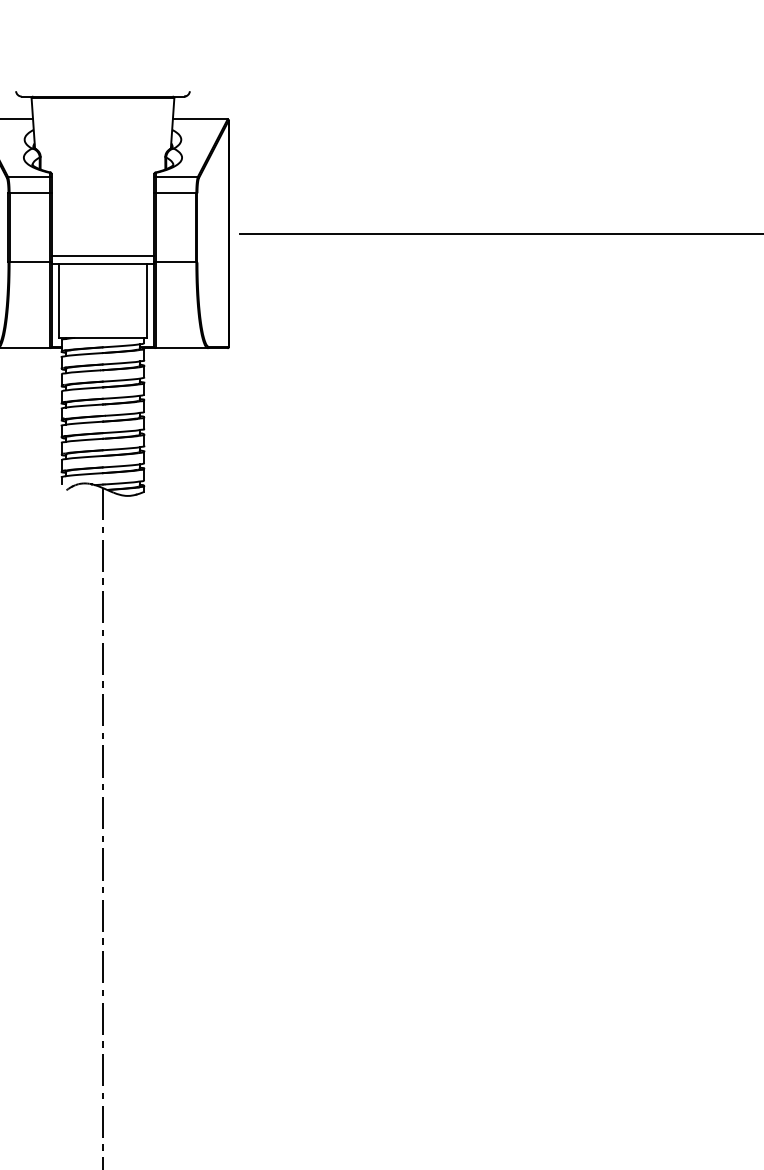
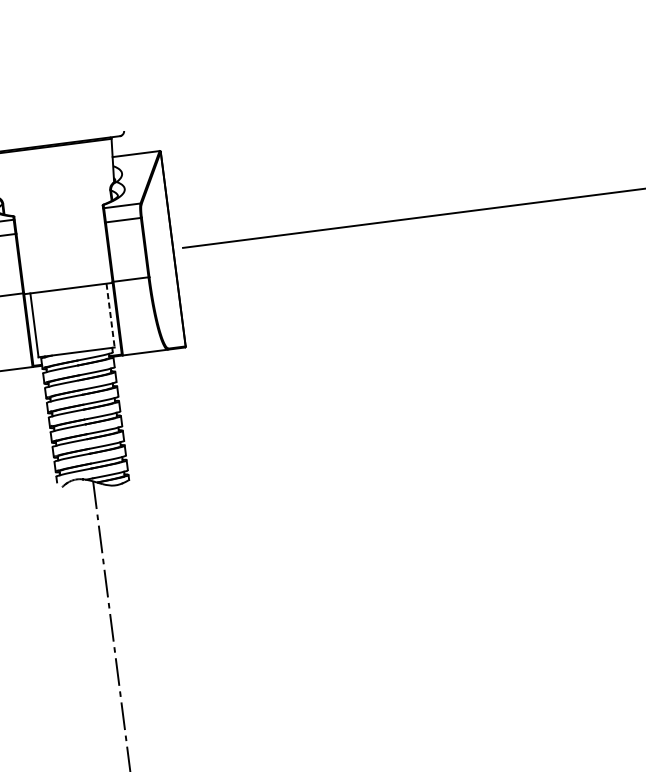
line: (102, 255) -> (67, 281), removed
line: (147, 301) -> (110, 316), solid -> dashed

